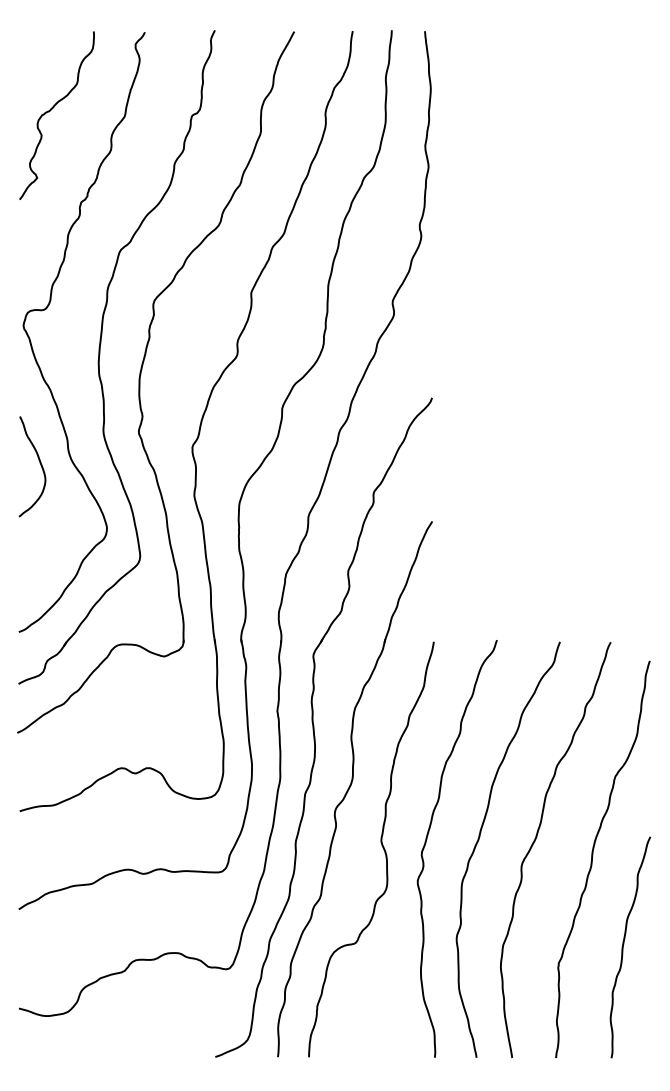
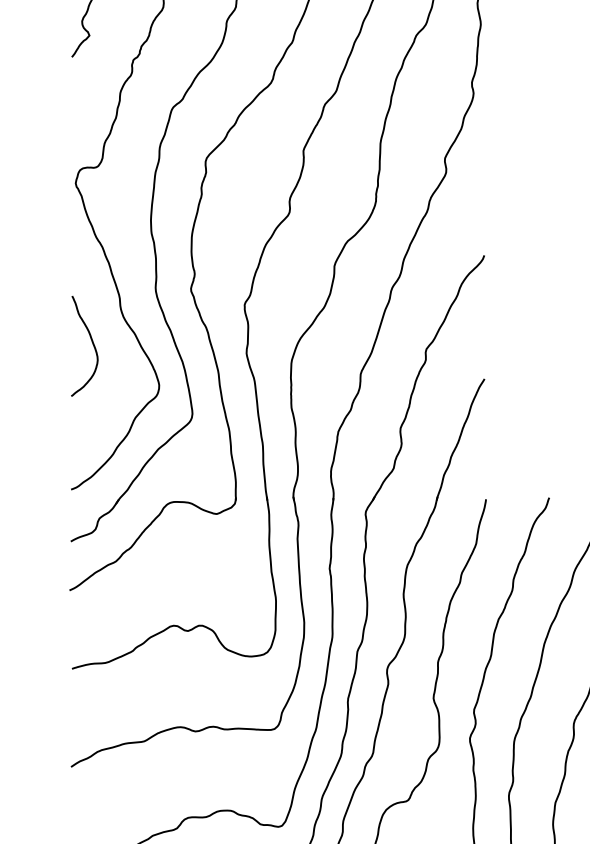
curve: (39, 463) -> (91, 343), moved

